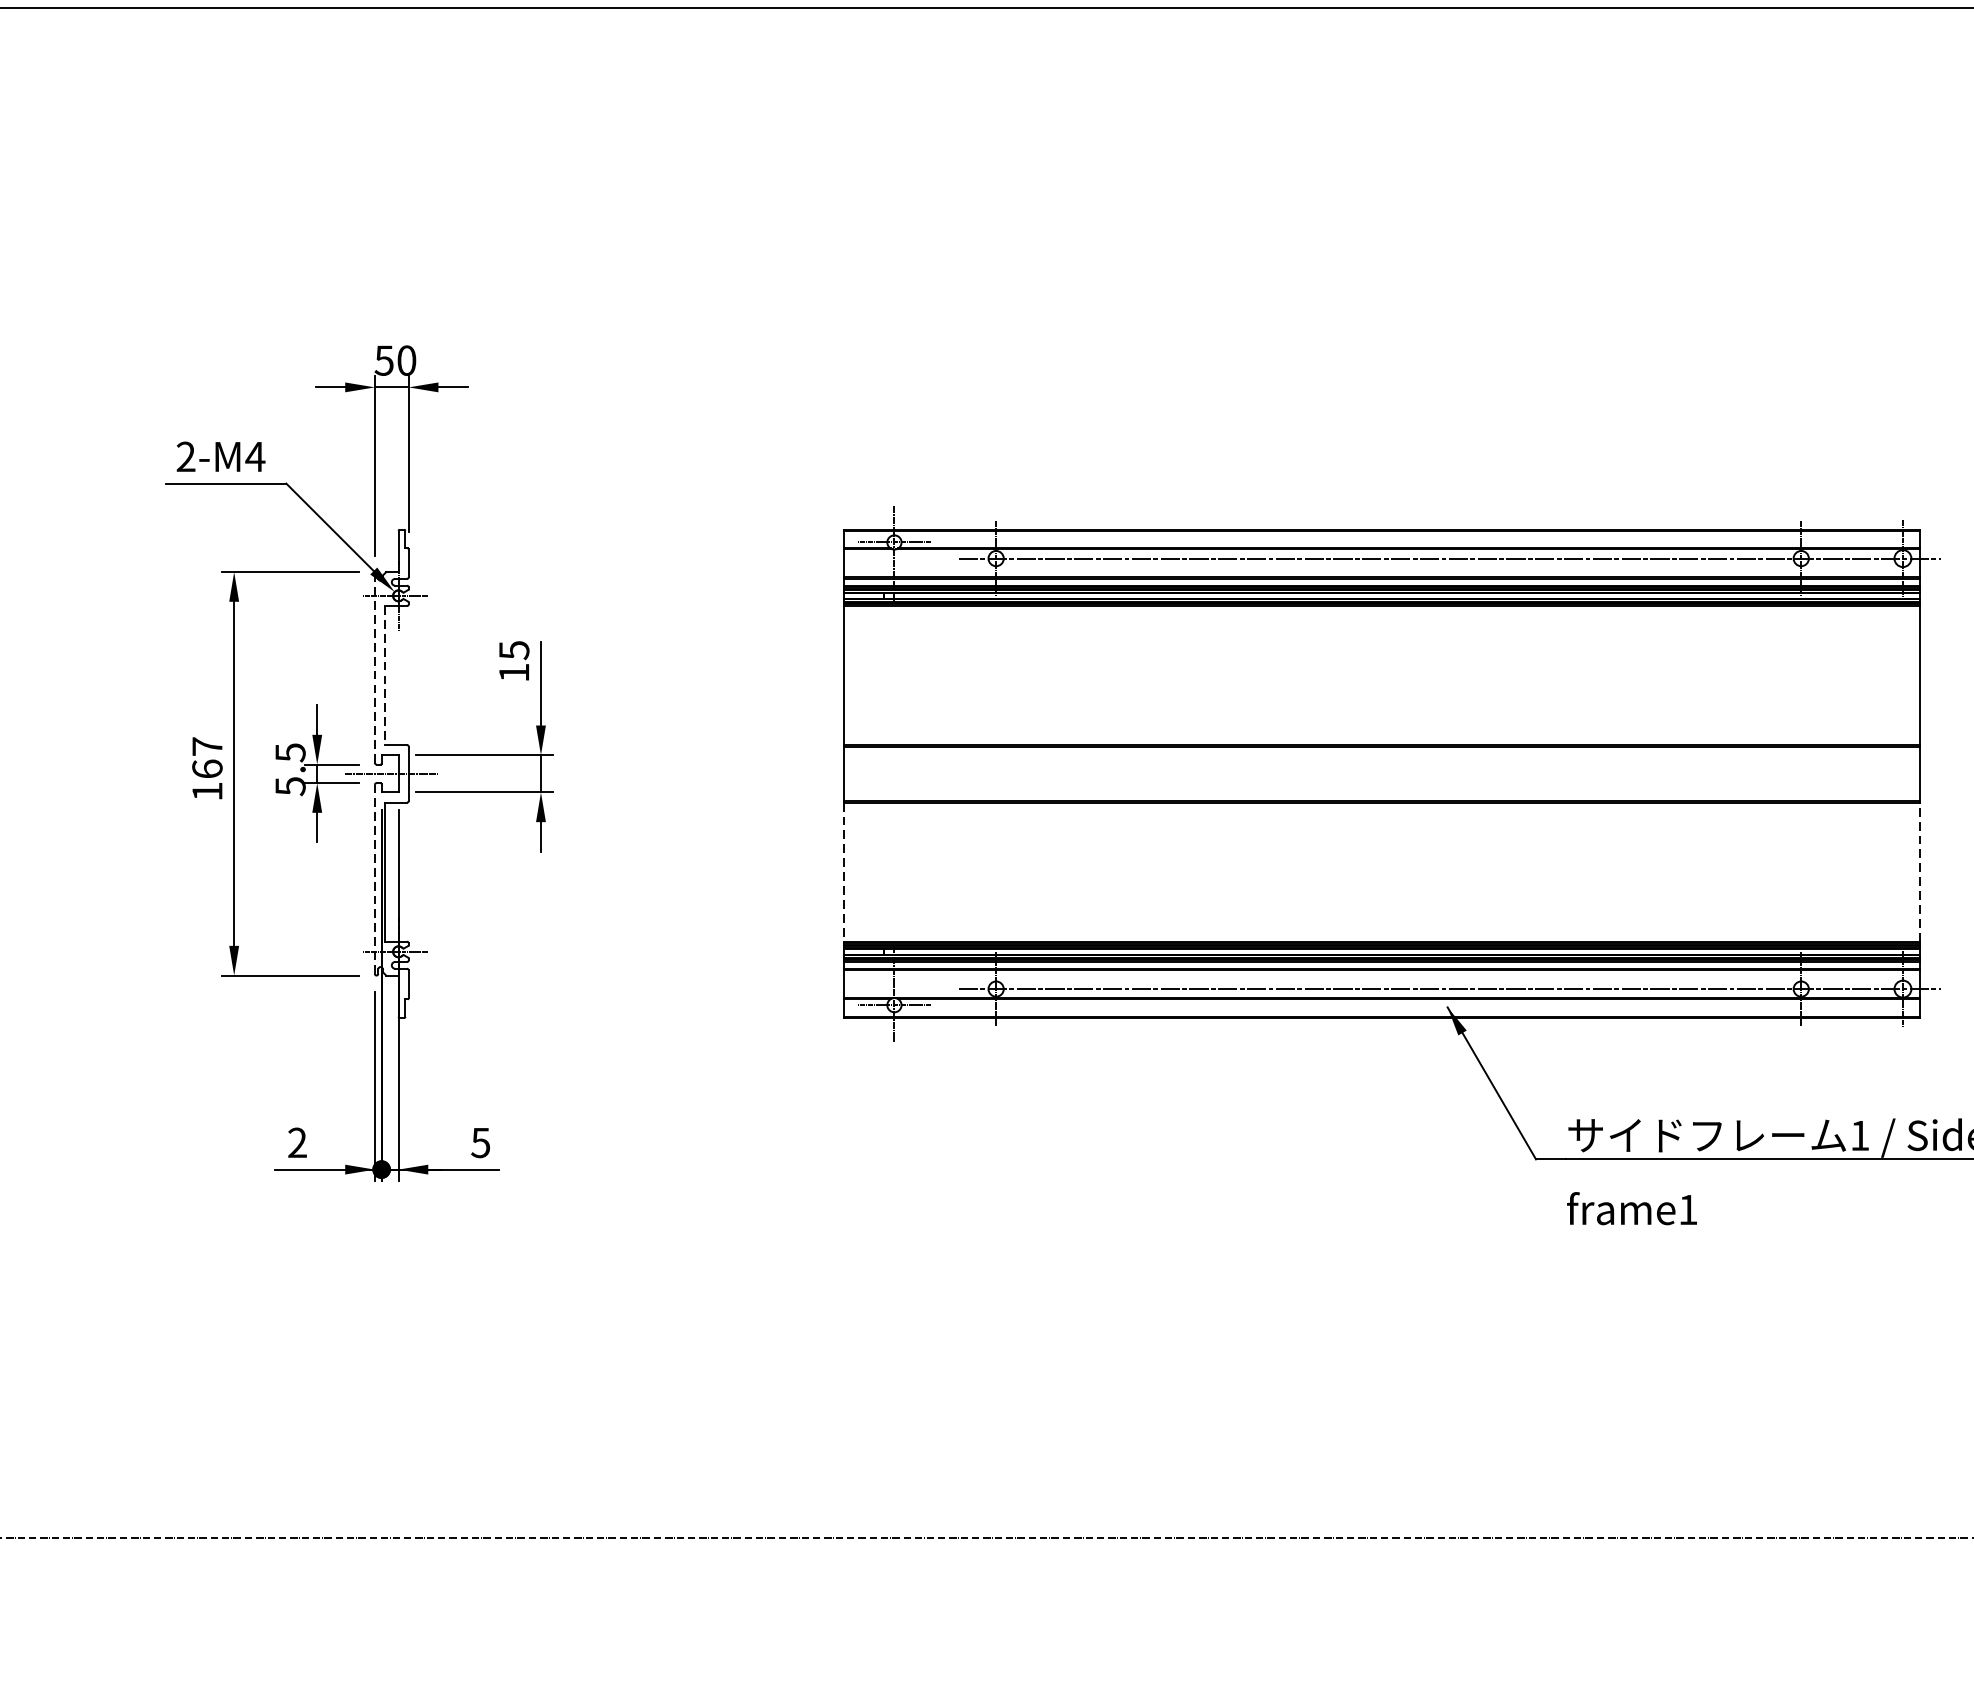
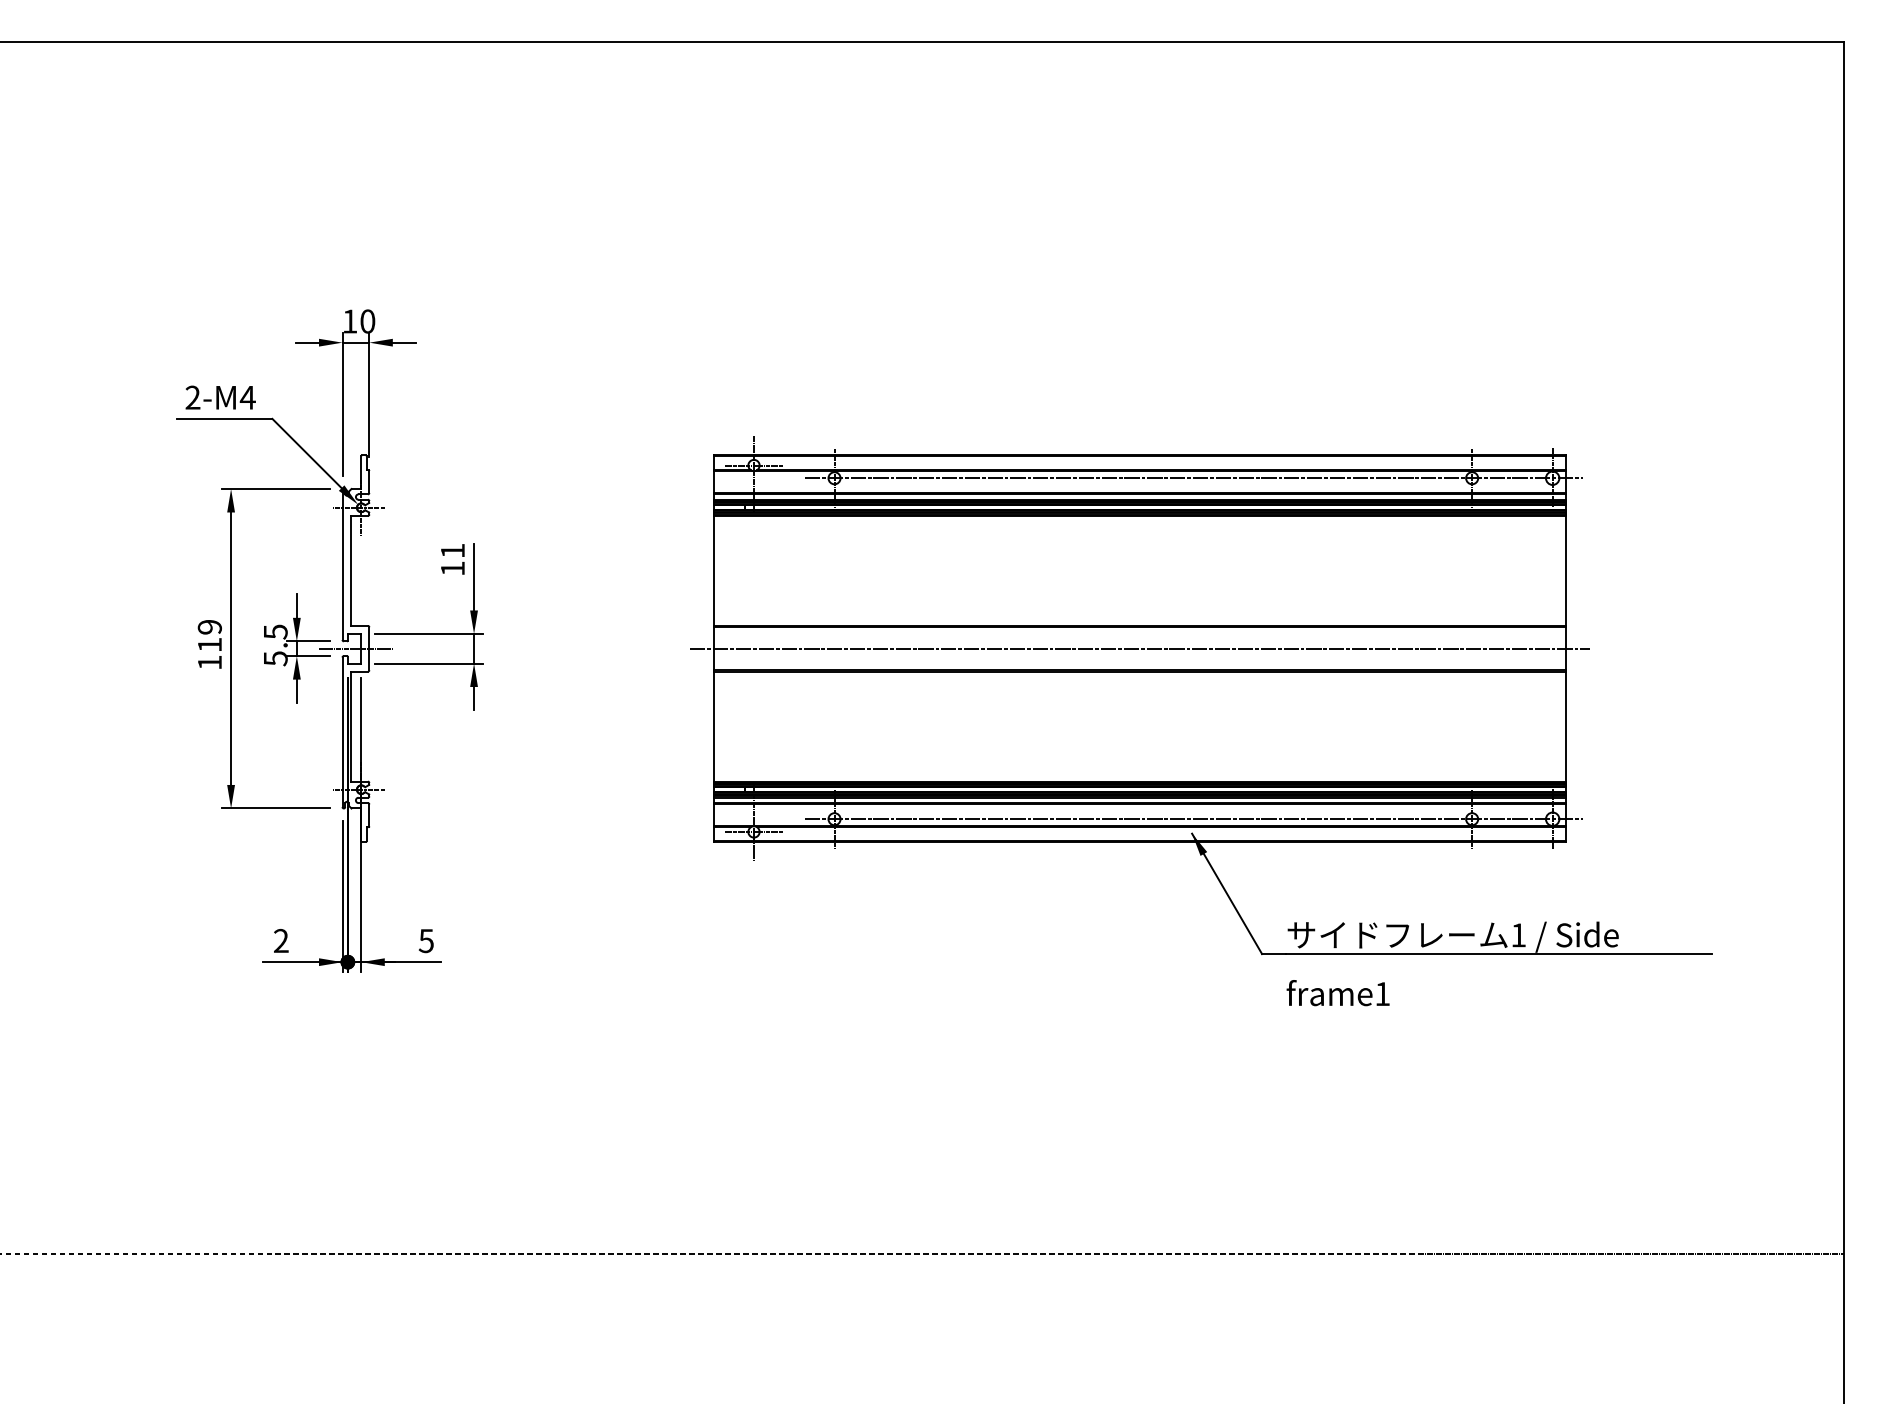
text: (383, 360) -> (349, 321), 50 -> 10
text: (513, 649) -> (452, 550), 15 -> 11
line: (374, 668) -> (342, 565), dashed -> solid
line: (384, 676) -> (350, 571), dashed -> solid
text: (206, 757) -> (209, 635), 167 -> 119
line: (1381, 773) -> (1139, 648), added
line: (1920, 872) -> (1566, 726), dashed -> solid
line: (843, 873) -> (713, 727), dashed -> solid
line: (374, 879) -> (342, 732), dashed -> solid

